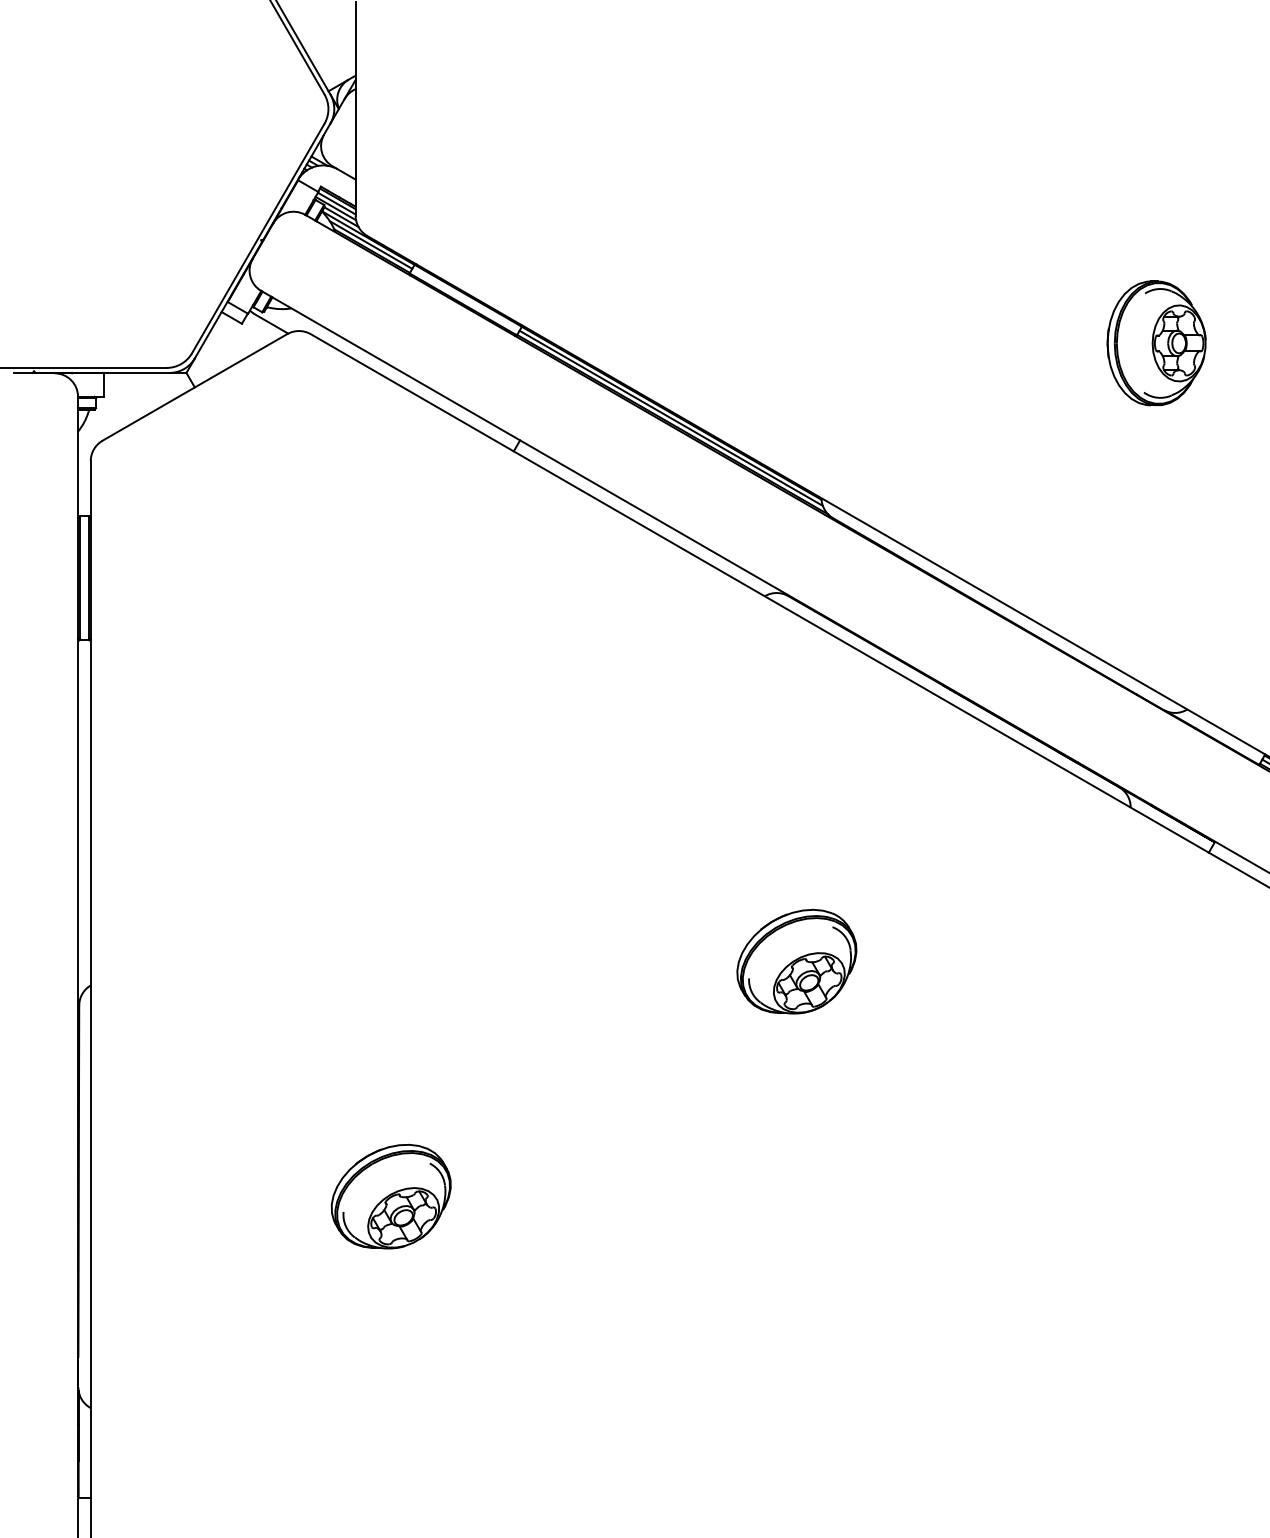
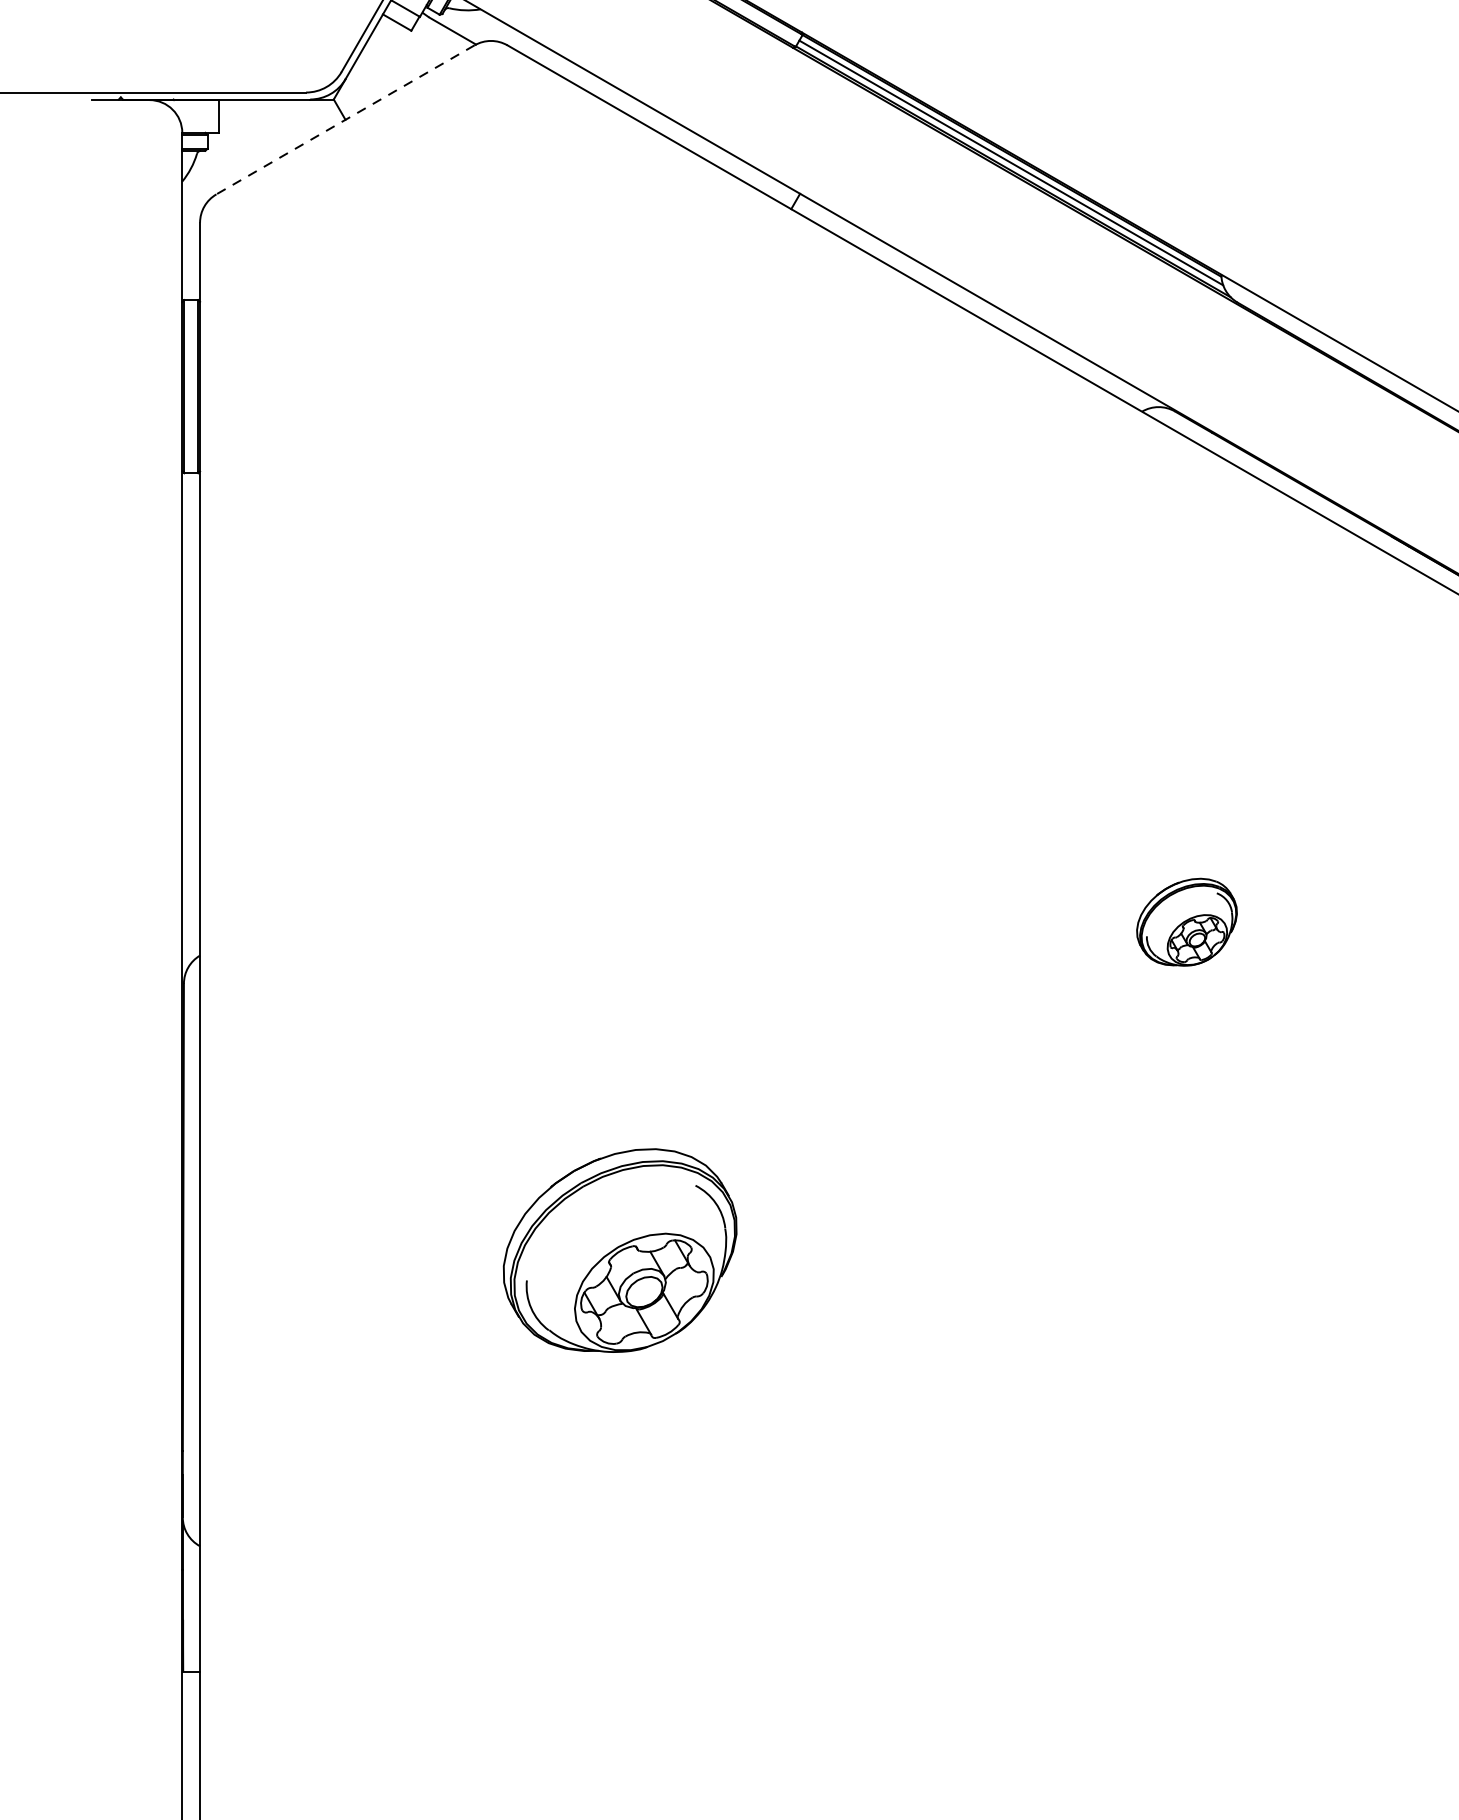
line: (194, 387) -> (345, 119), solid -> dashed
part: (796, 961) -> (1186, 922), size x0.6
part: (390, 1196) -> (618, 1250), size x1.4

